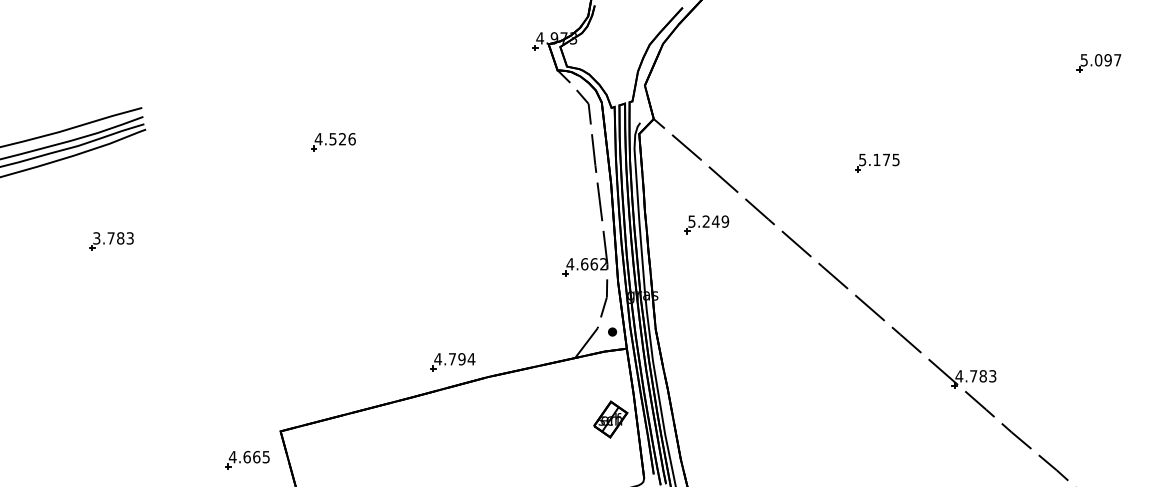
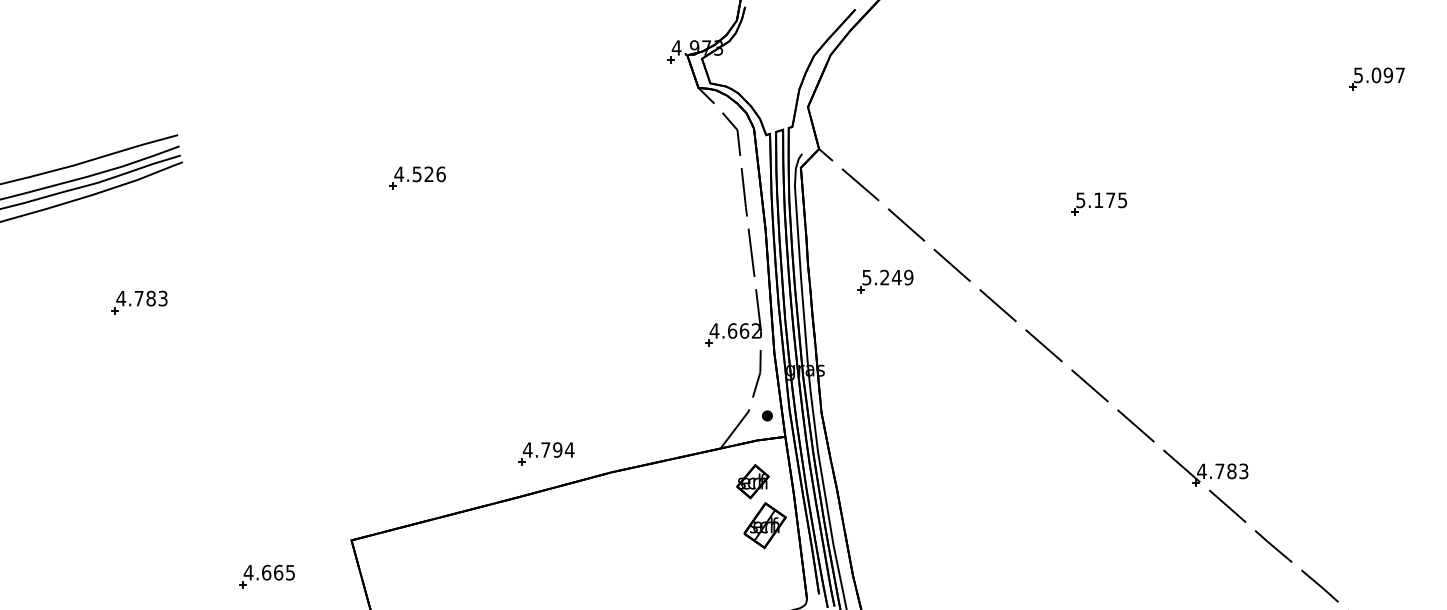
text: (97, 238) -> (121, 298), 3.783 -> 4.783
part: (452, 362) -> (546, 453), moved
part: (600, 384) -> (752, 481), added
part: (247, 460) -> (266, 576), moved

